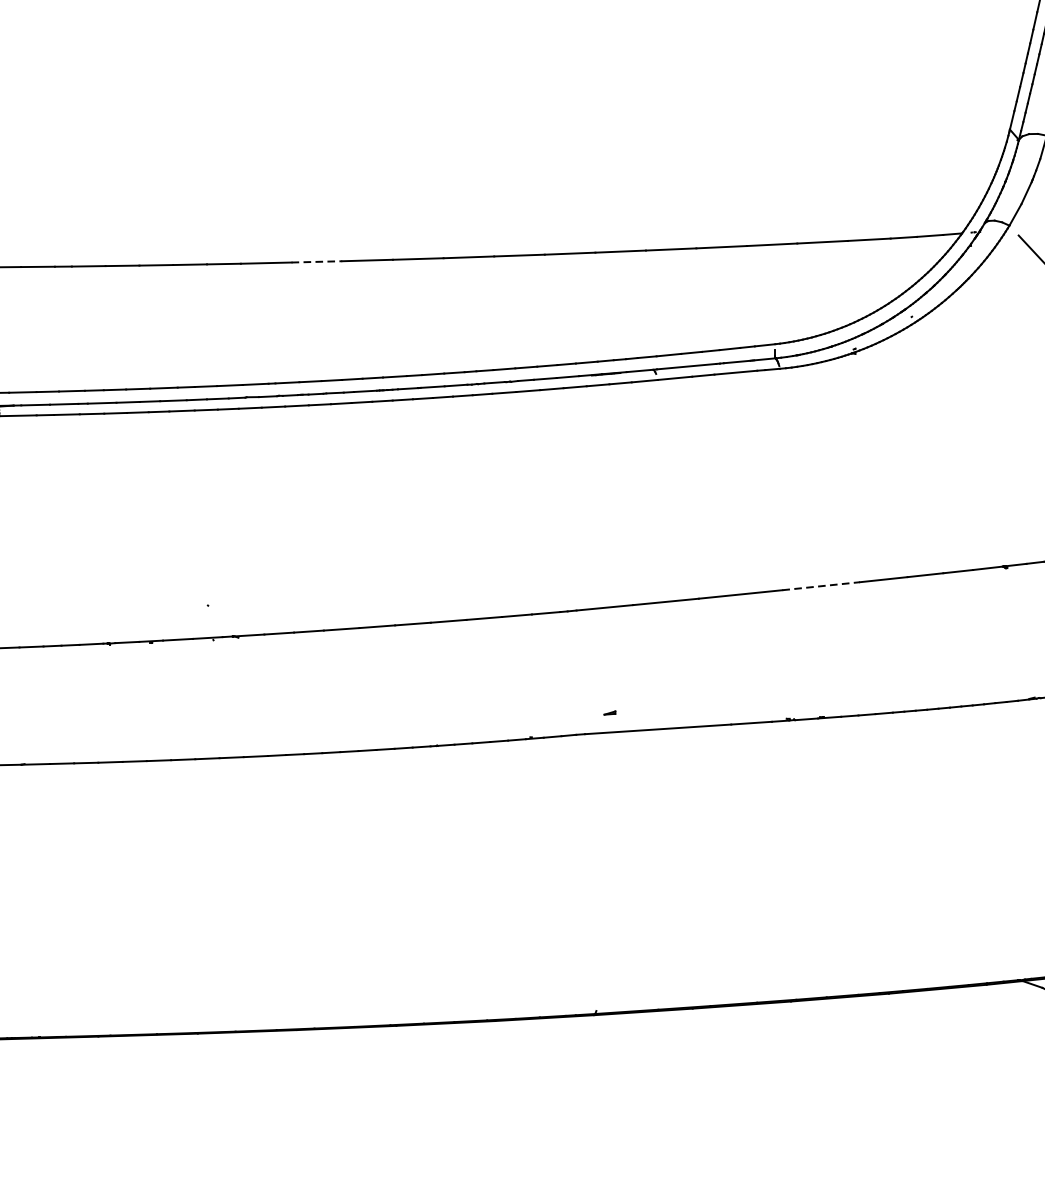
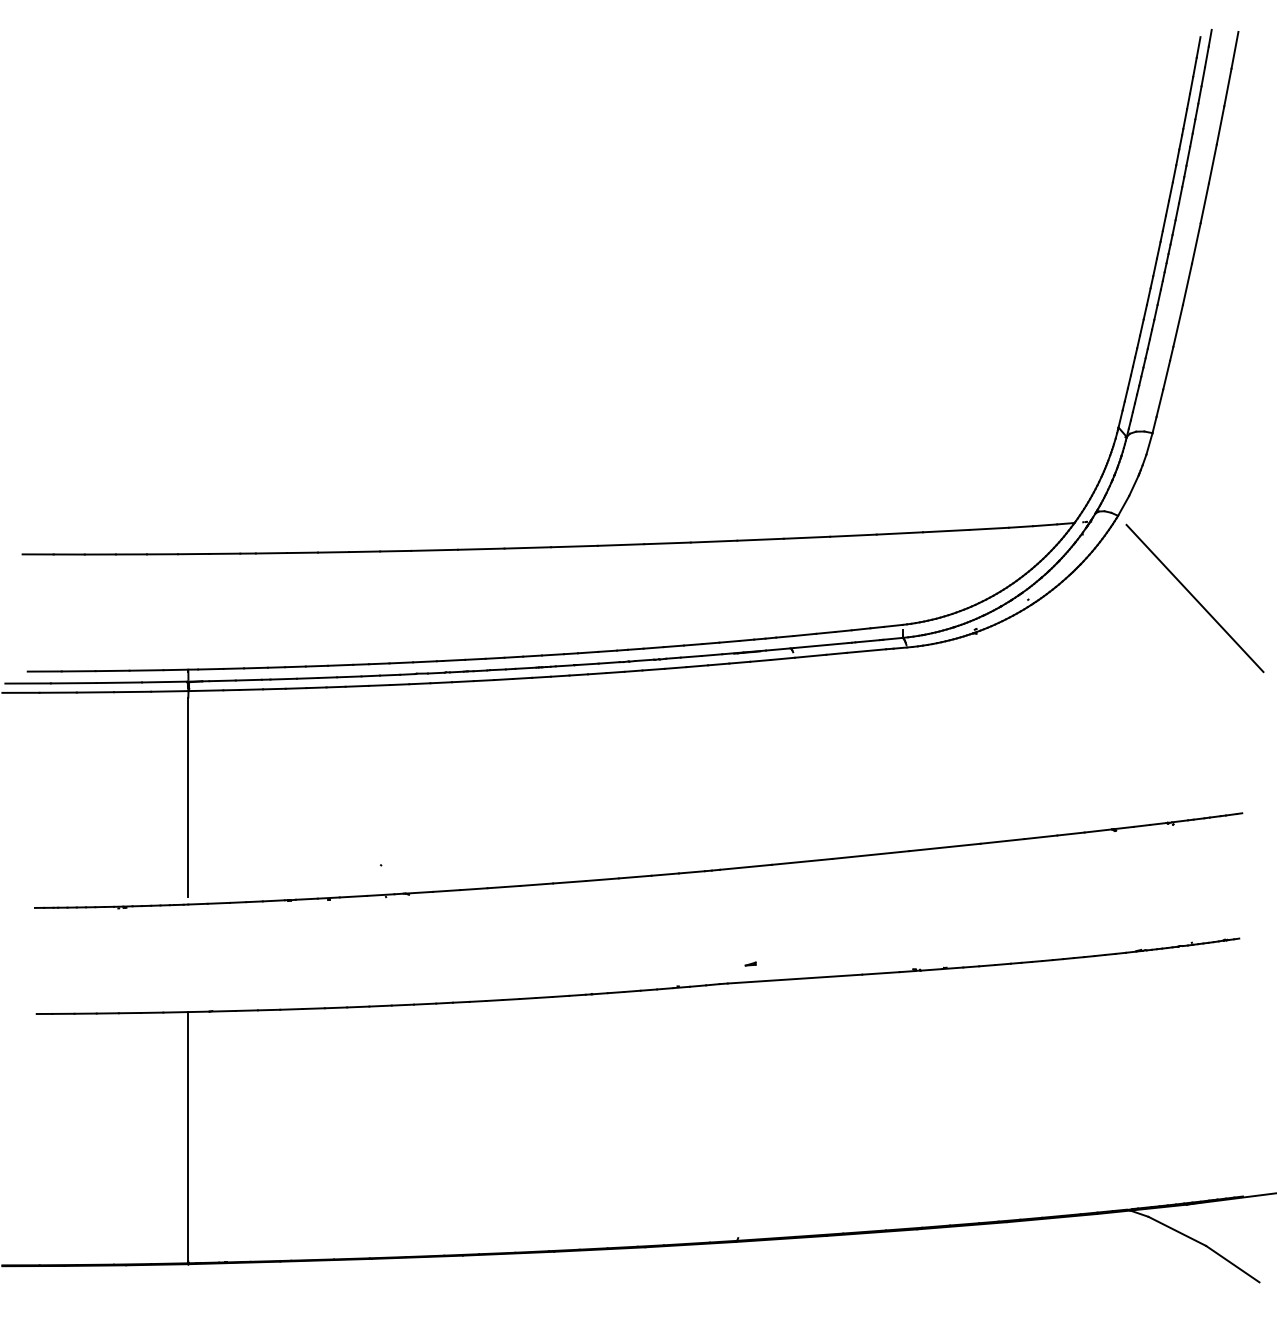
line: (317, 262) -> (481, 549), dashed -> solid
line: (820, 586) -> (944, 847), dashed -> solid

